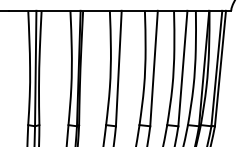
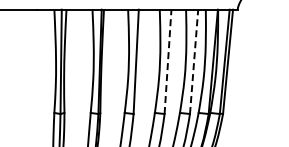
line: (154, 68) -> (168, 61), solid -> dashed
line: (183, 68) -> (194, 61), solid -> dashed

